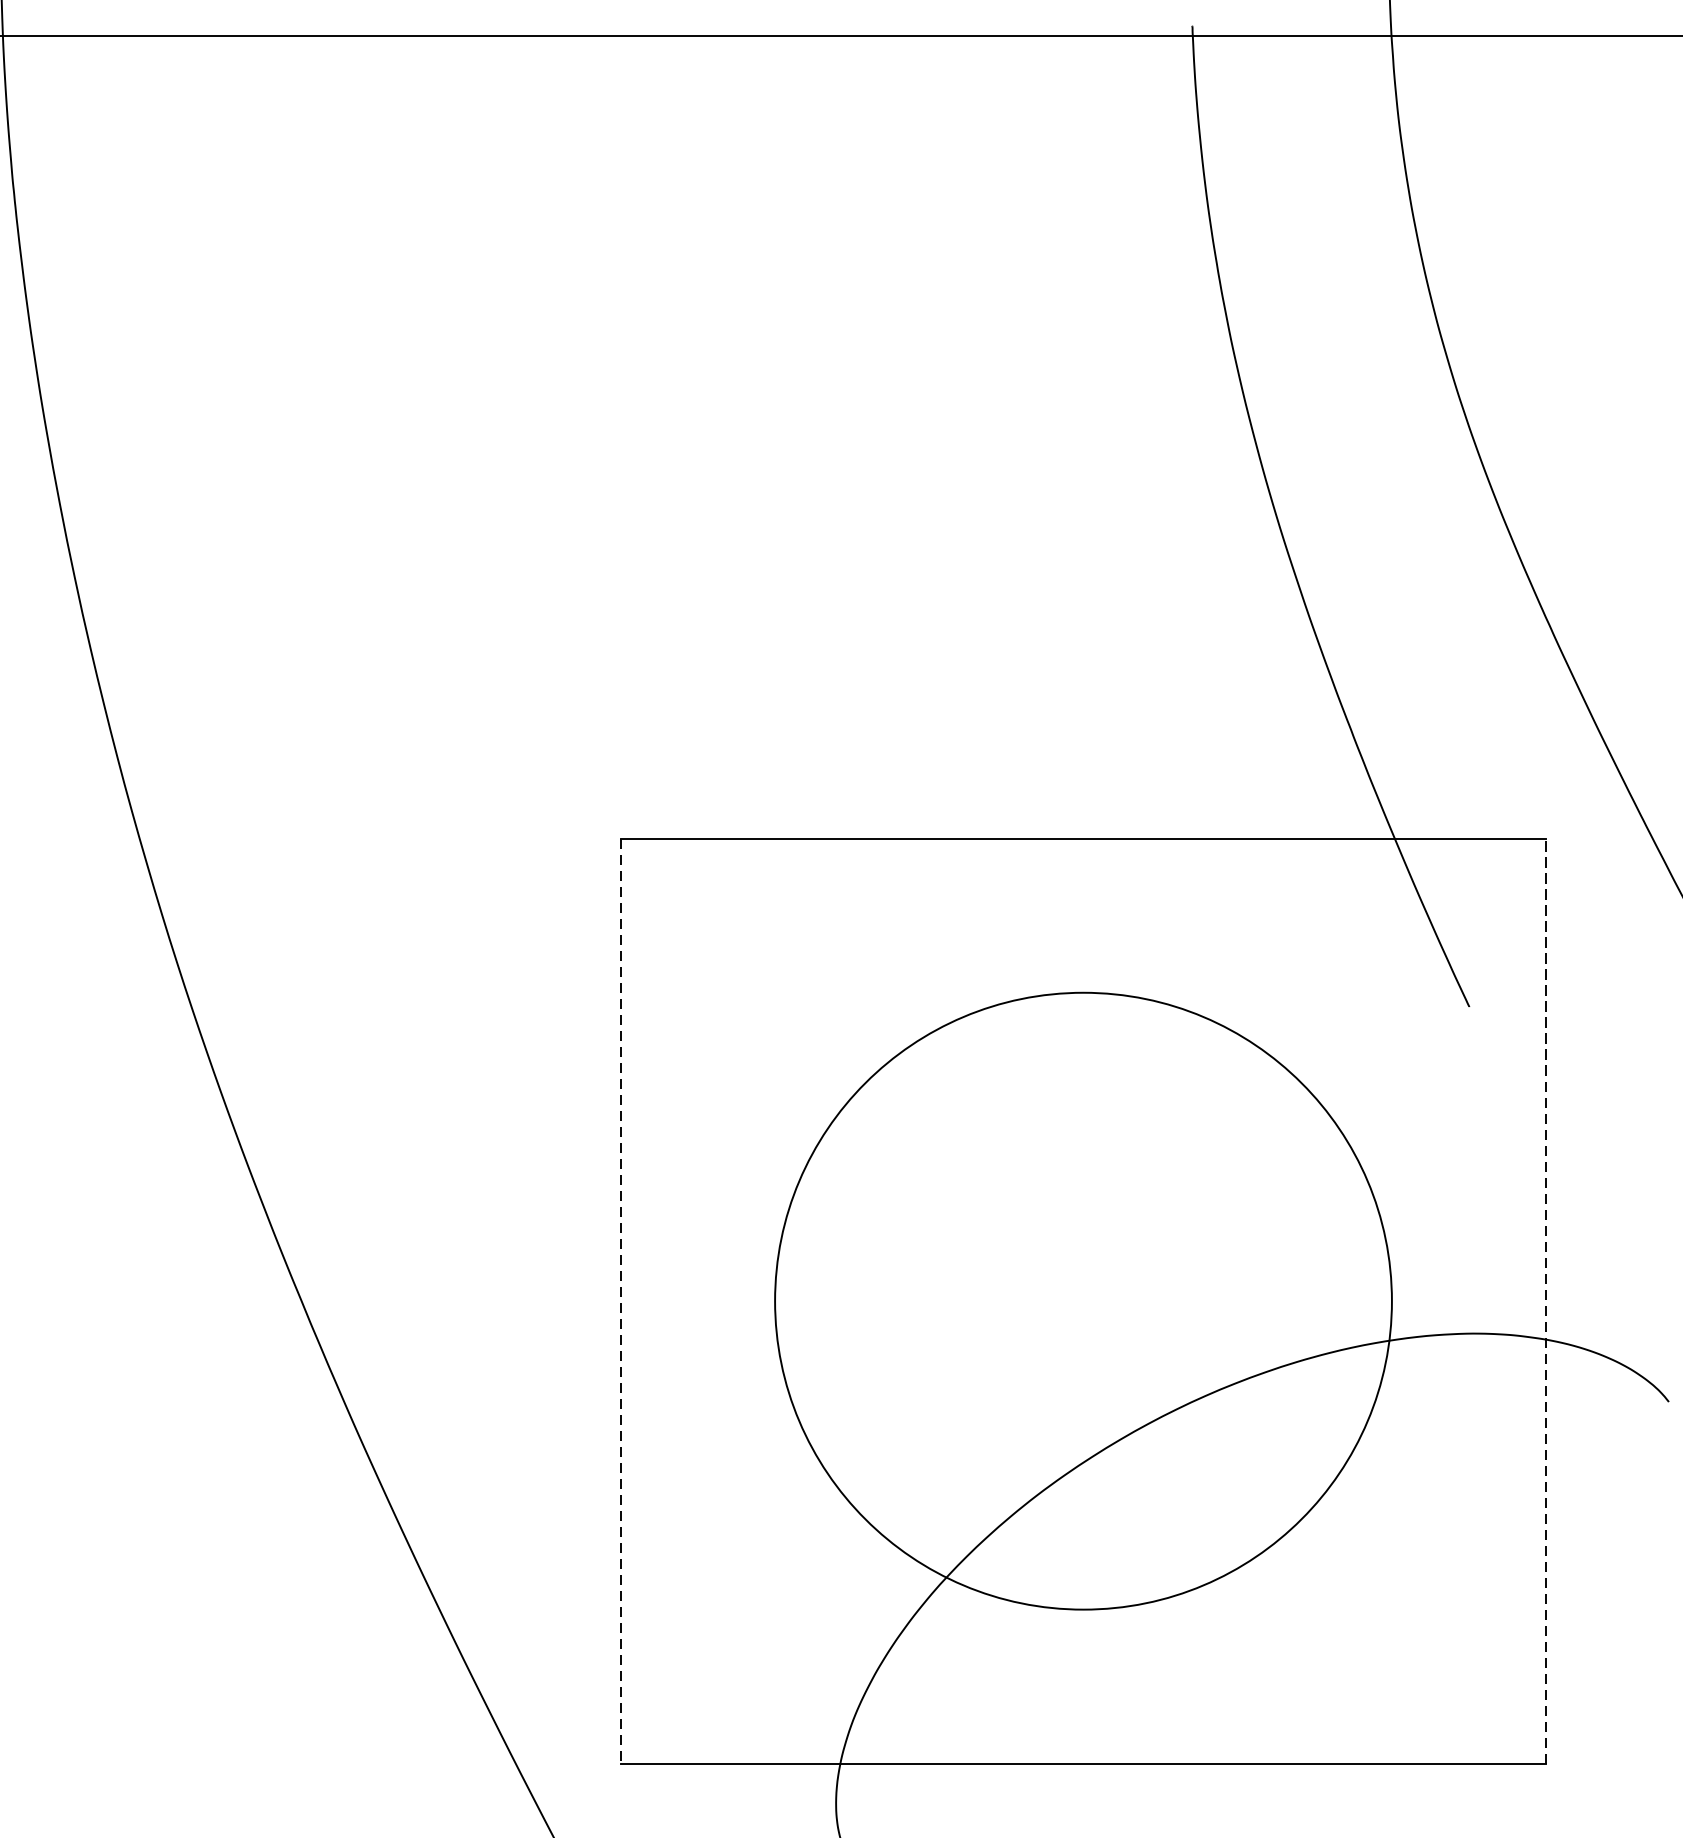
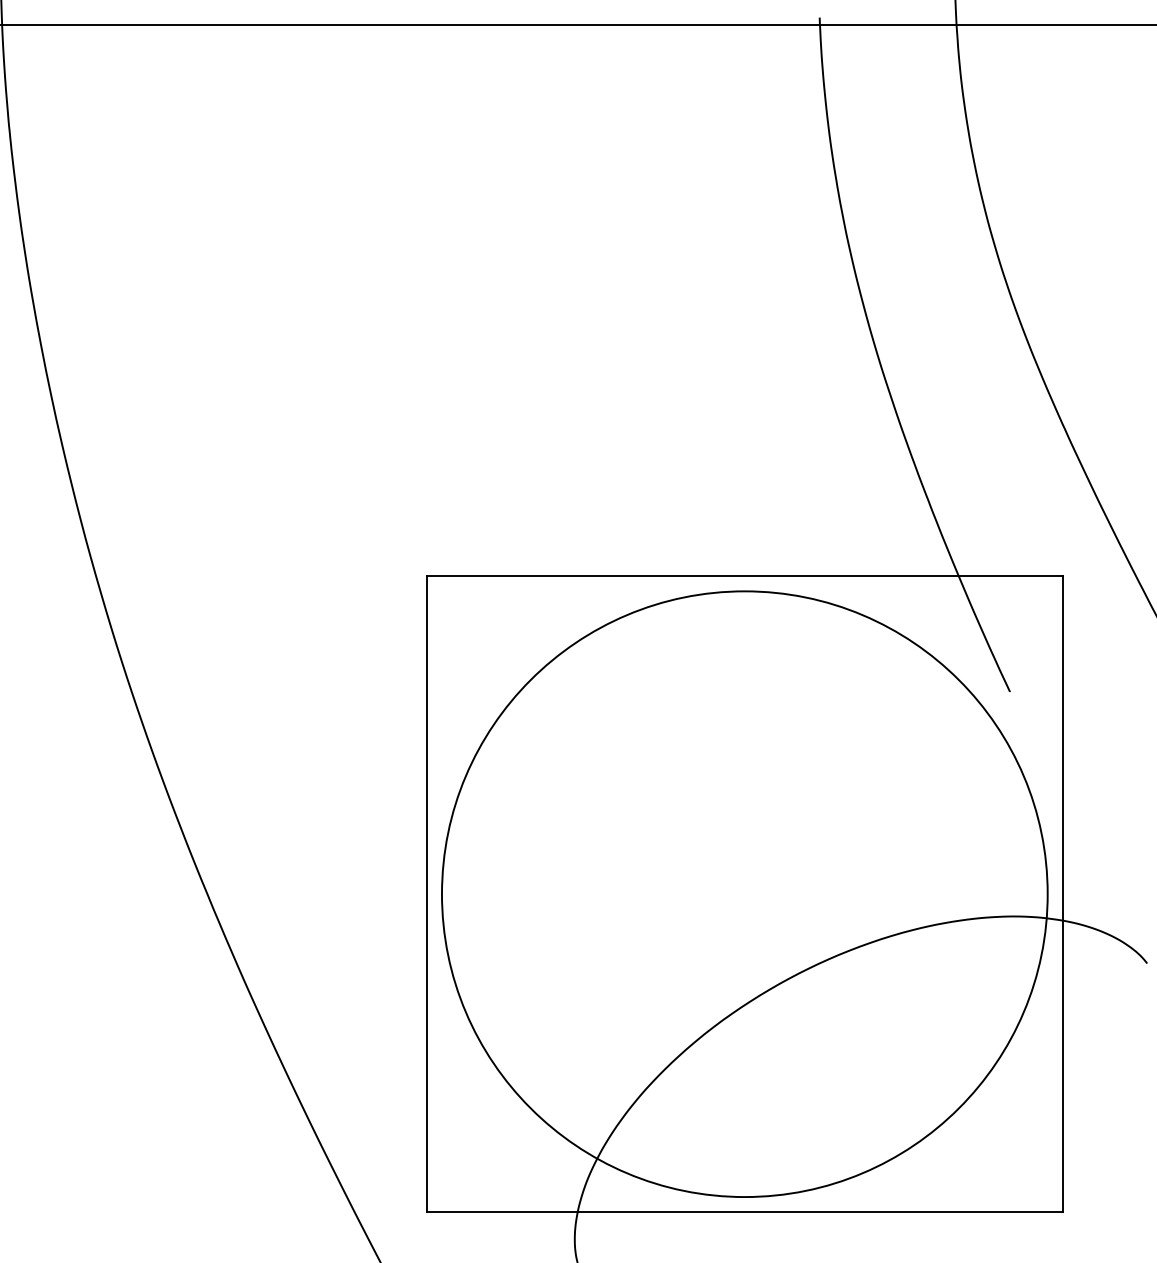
line: (620, 1301) -> (426, 894), dashed -> solid
circle: (1083, 1301) -> (744, 894), size x1.43
line: (1545, 1301) -> (1062, 894), dashed -> solid

